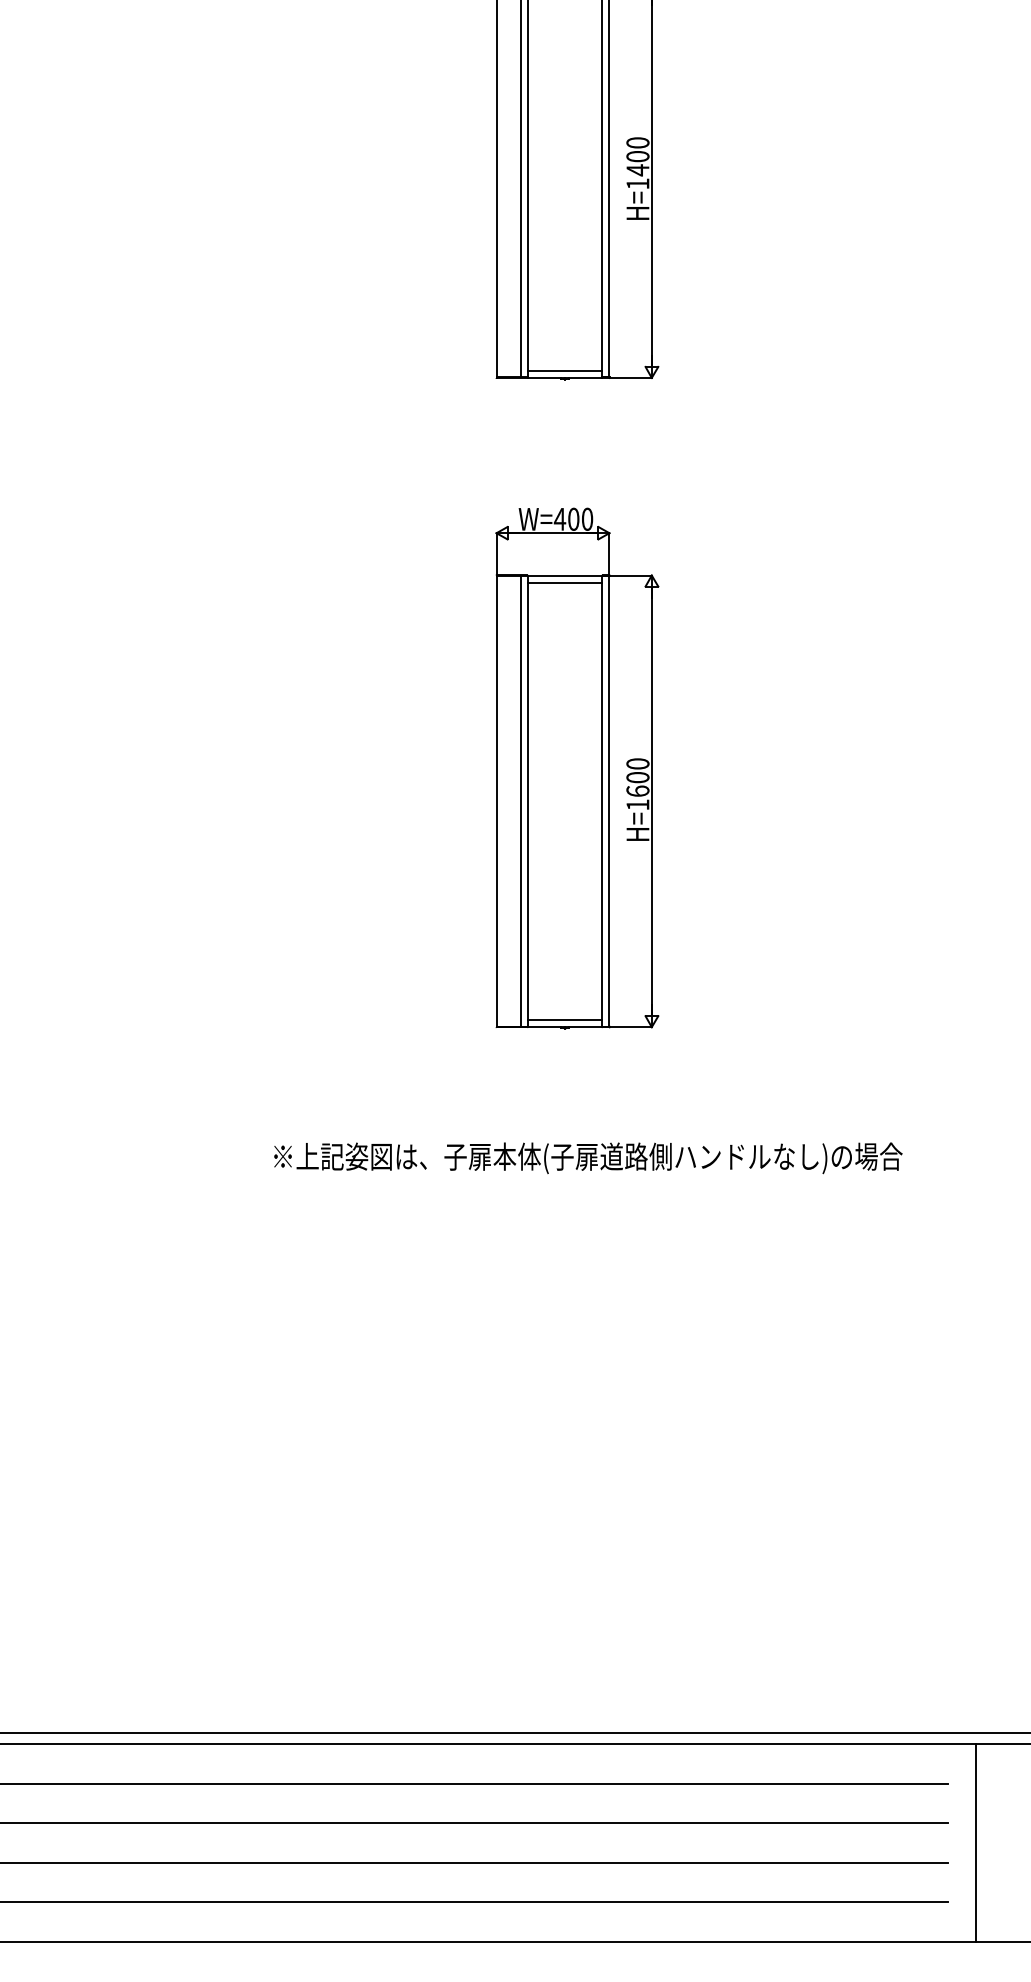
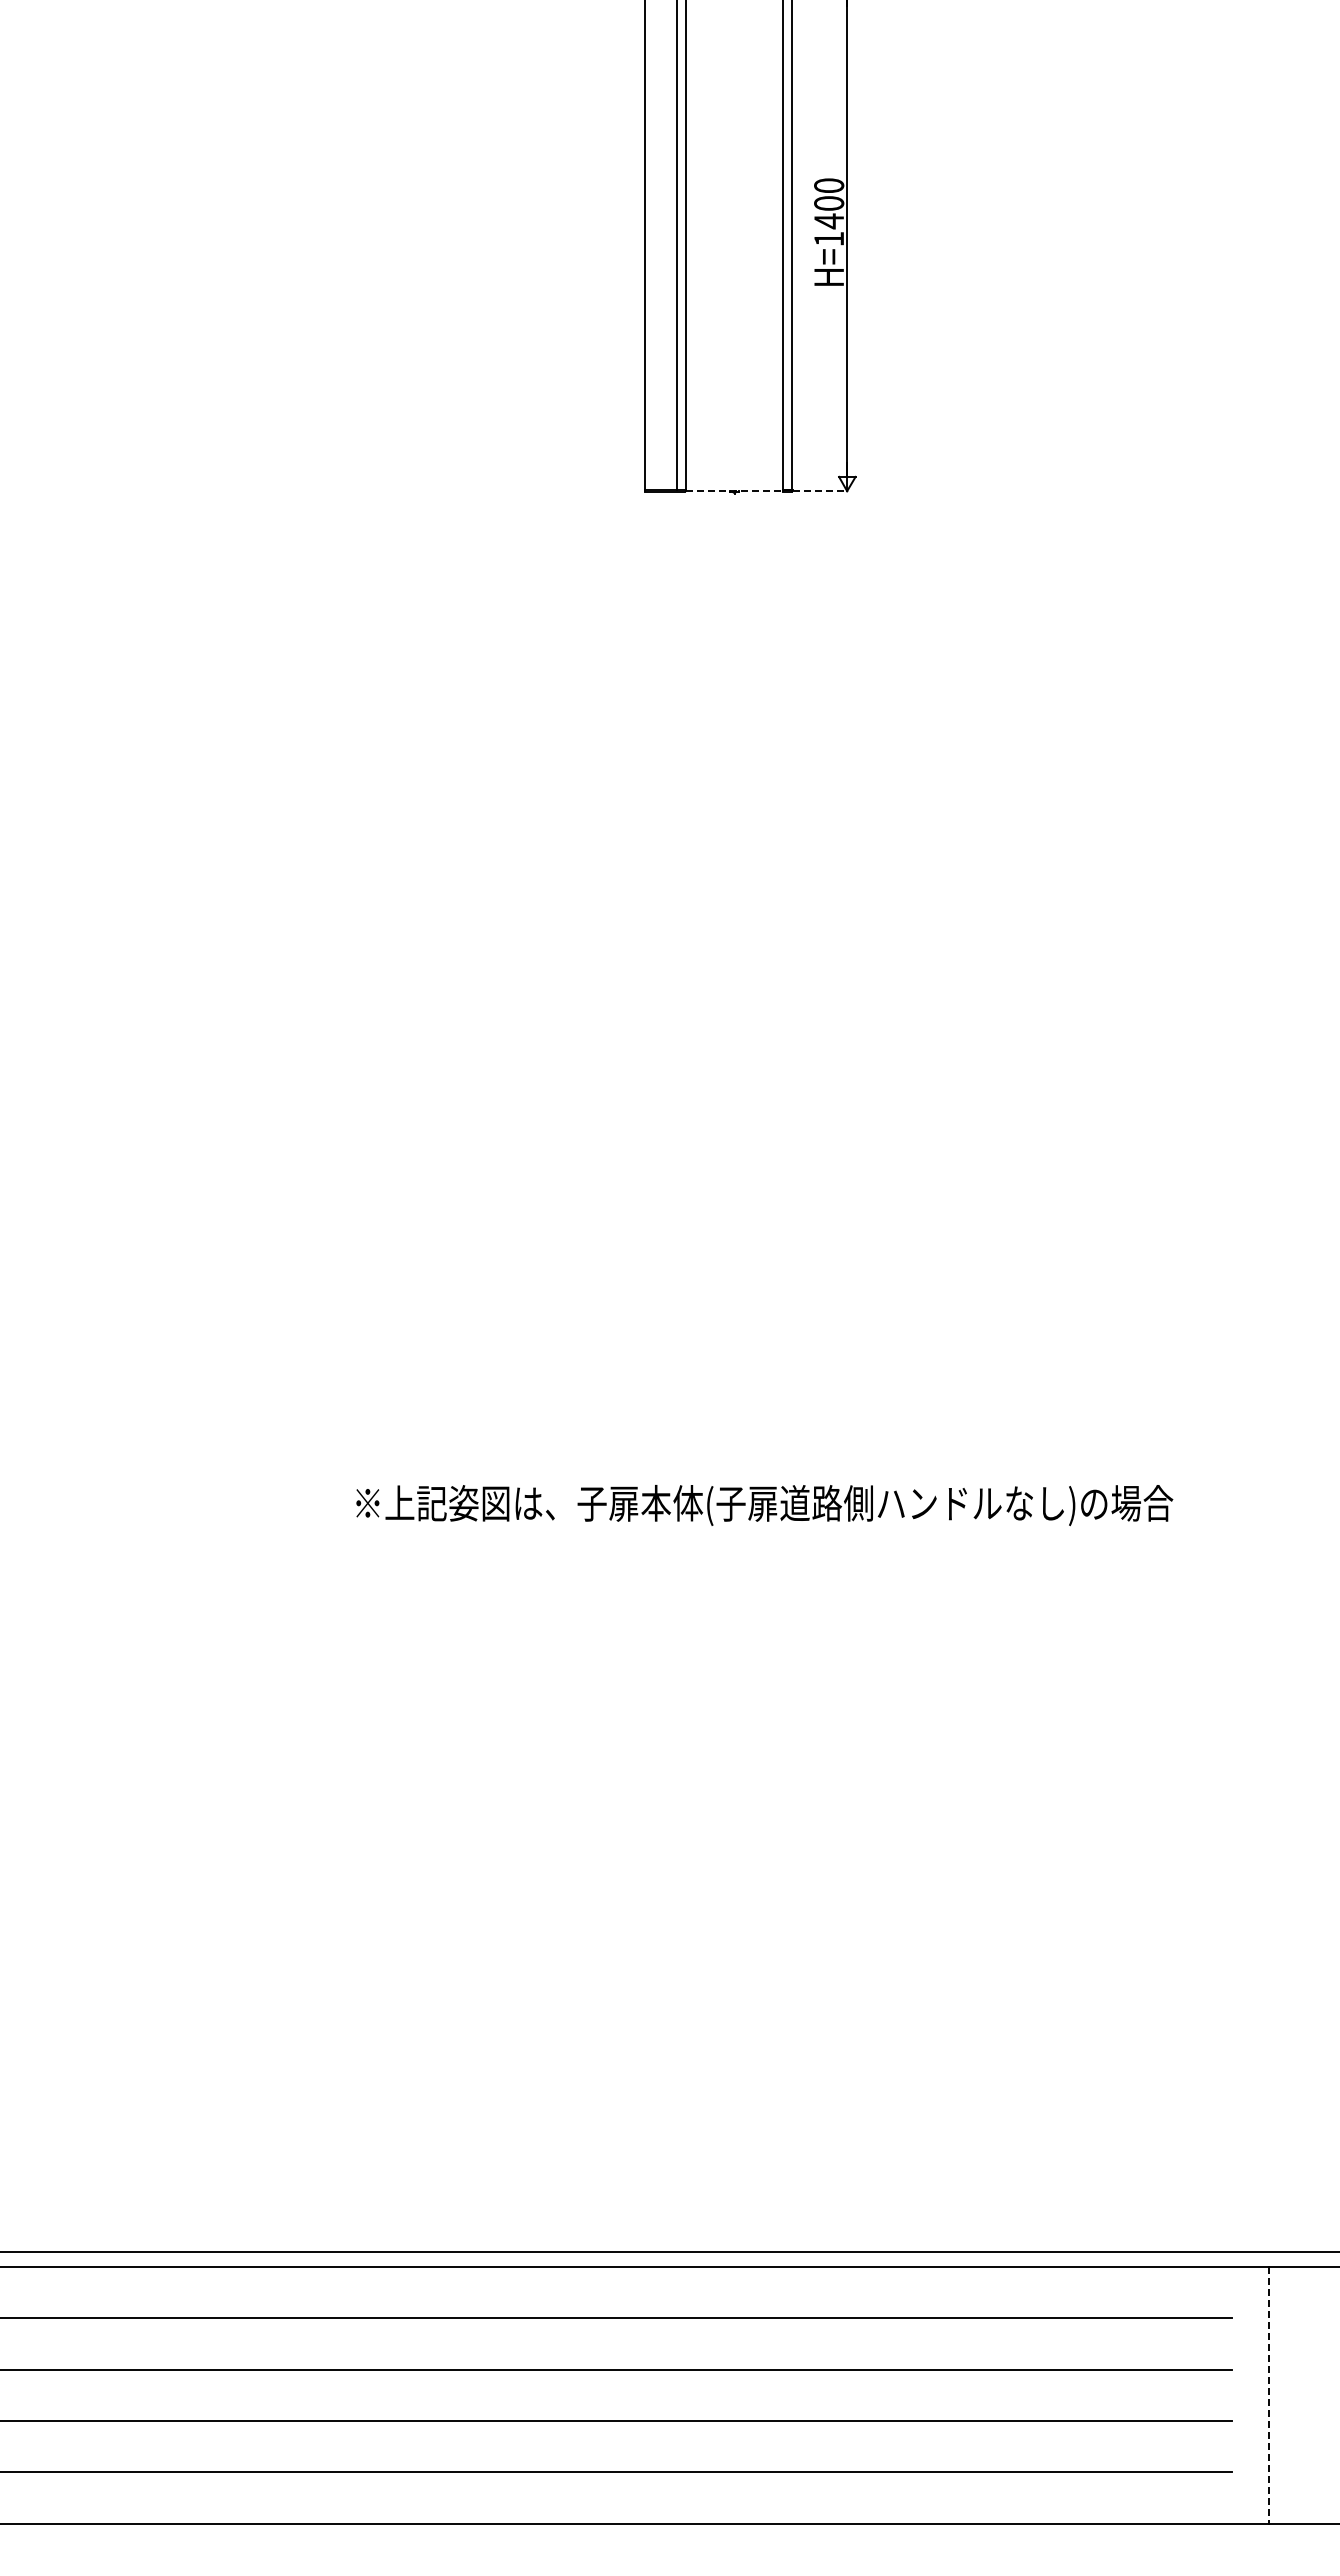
line: (564, 371) -> (733, 482), removed
line: (565, 378) -> (734, 491), solid -> dashed
line: (631, 378) -> (820, 491), solid -> dashed
part: (577, 768) -> (750, 998), removed
line: (976, 1843) -> (1269, 2395), solid -> dashed

